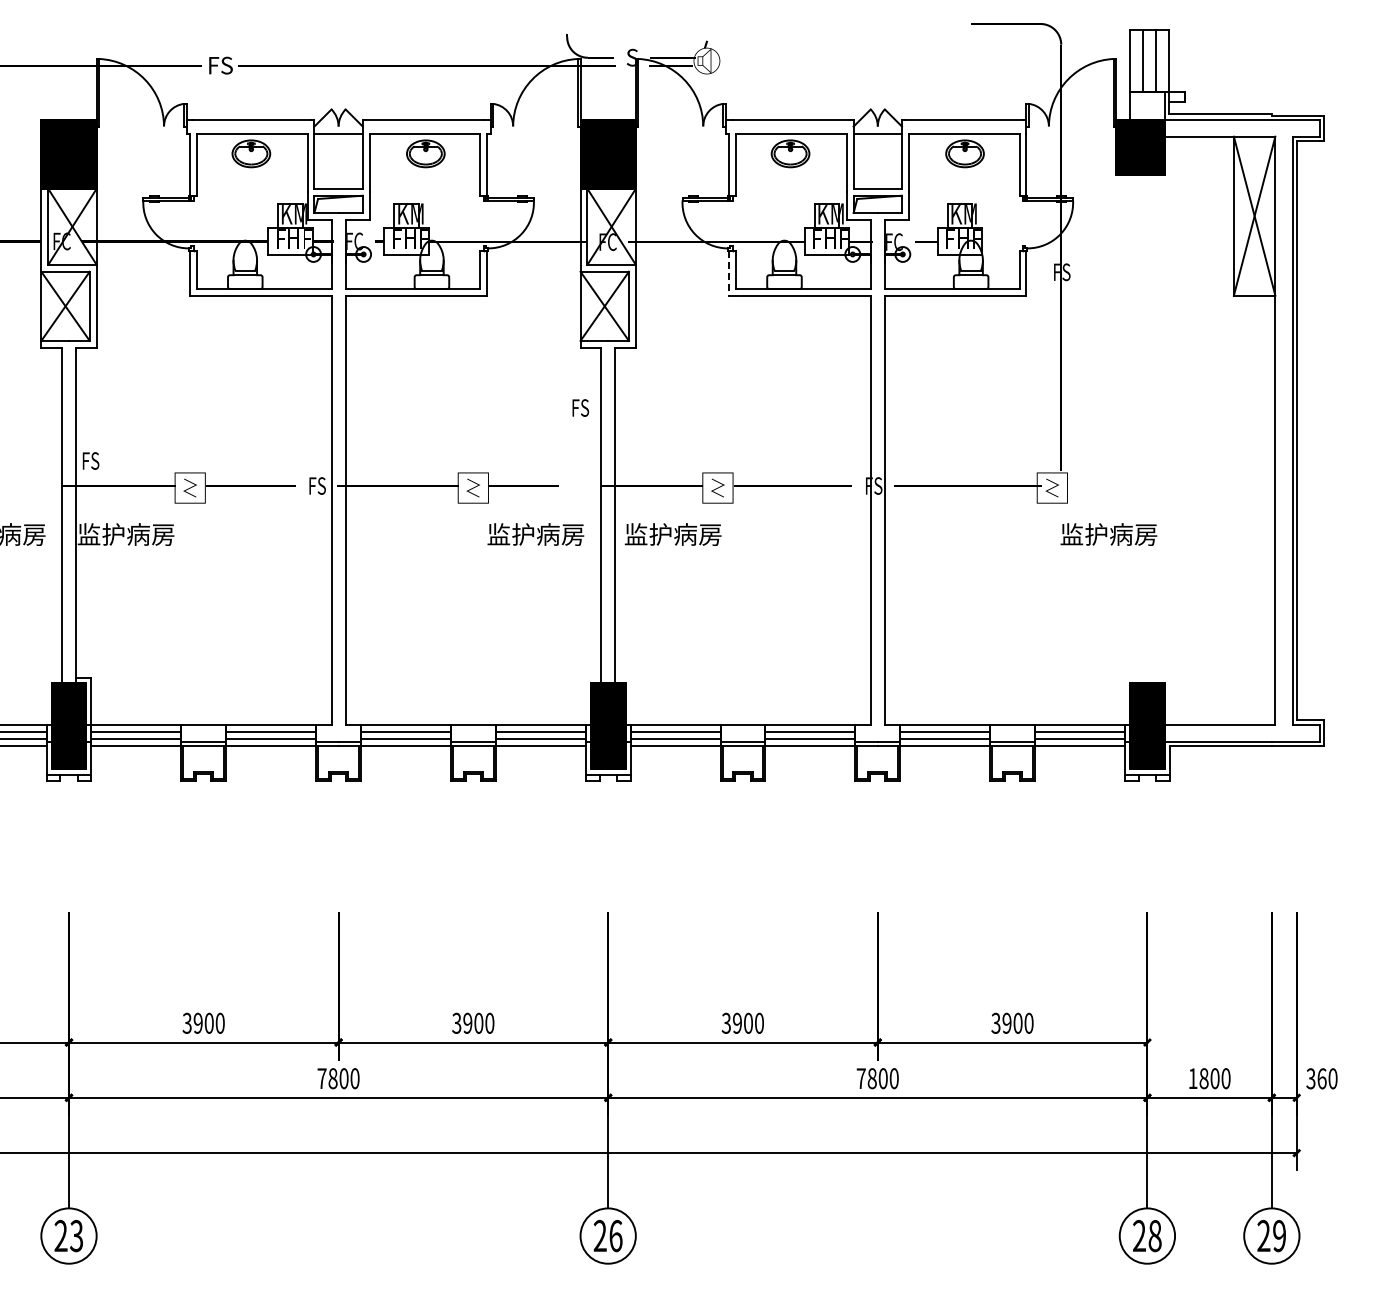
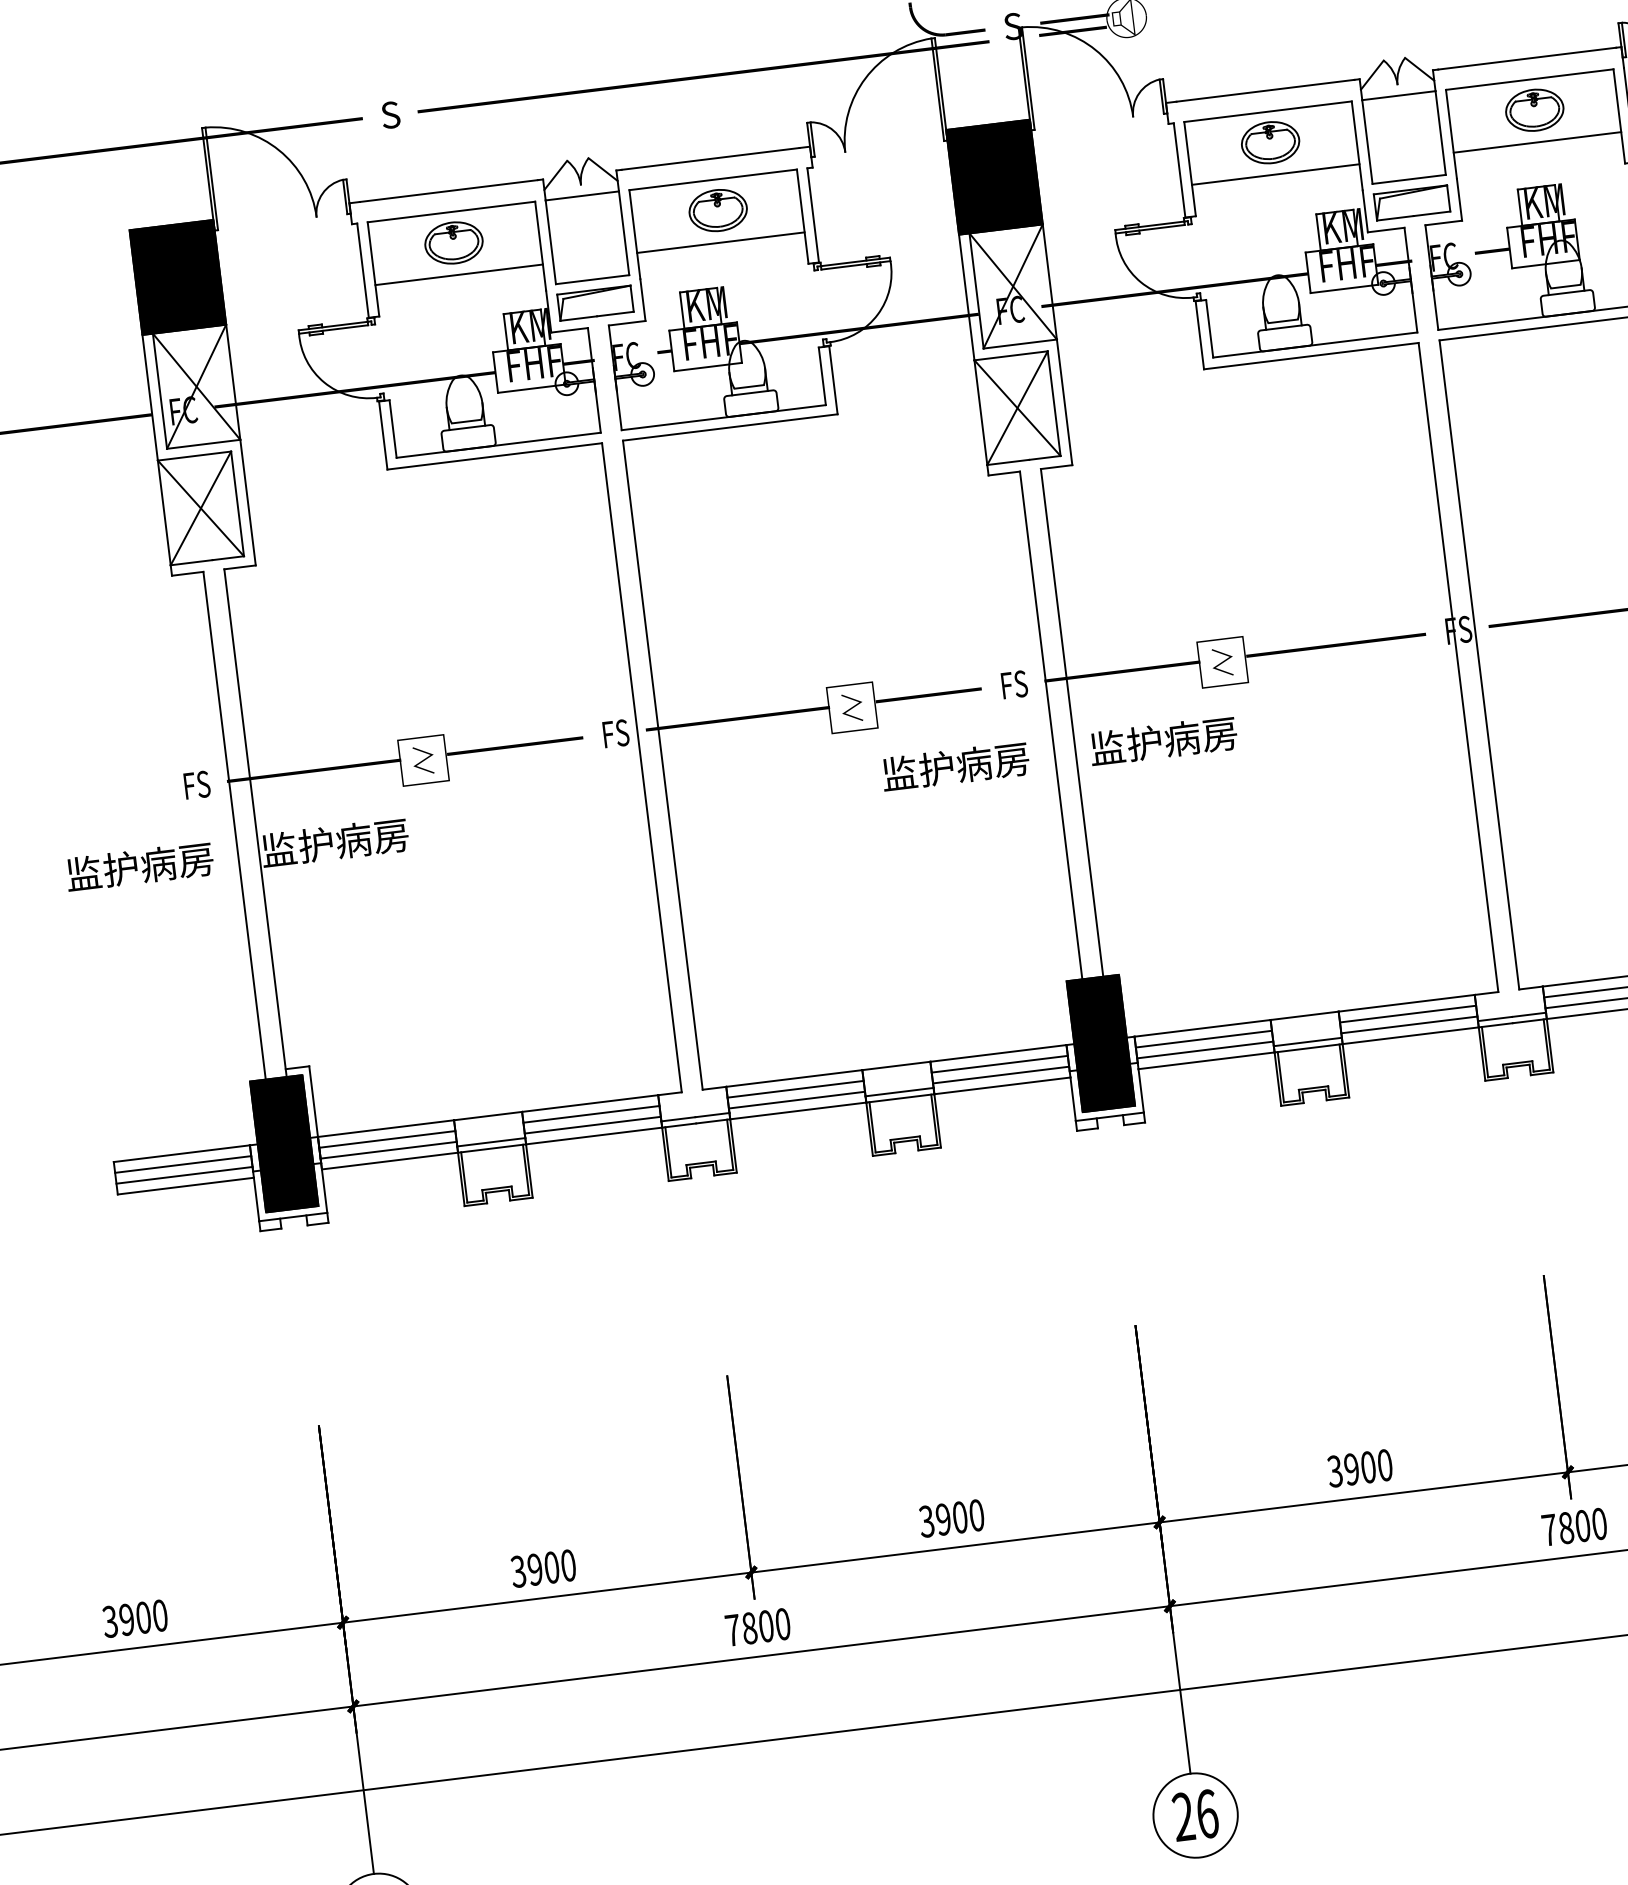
text: (220, 65) -> (390, 114), FS -> S
line: (251, 174) -> (458, 274), added
line: (424, 174) -> (720, 242), added
line: (791, 174) -> (1275, 173), added
line: (963, 174) -> (1536, 141), added
line: (729, 273) -> (1200, 335), dashed -> solid
text: (580, 407) -> (1014, 684), moved
text: (90, 460) -> (196, 784), moved

